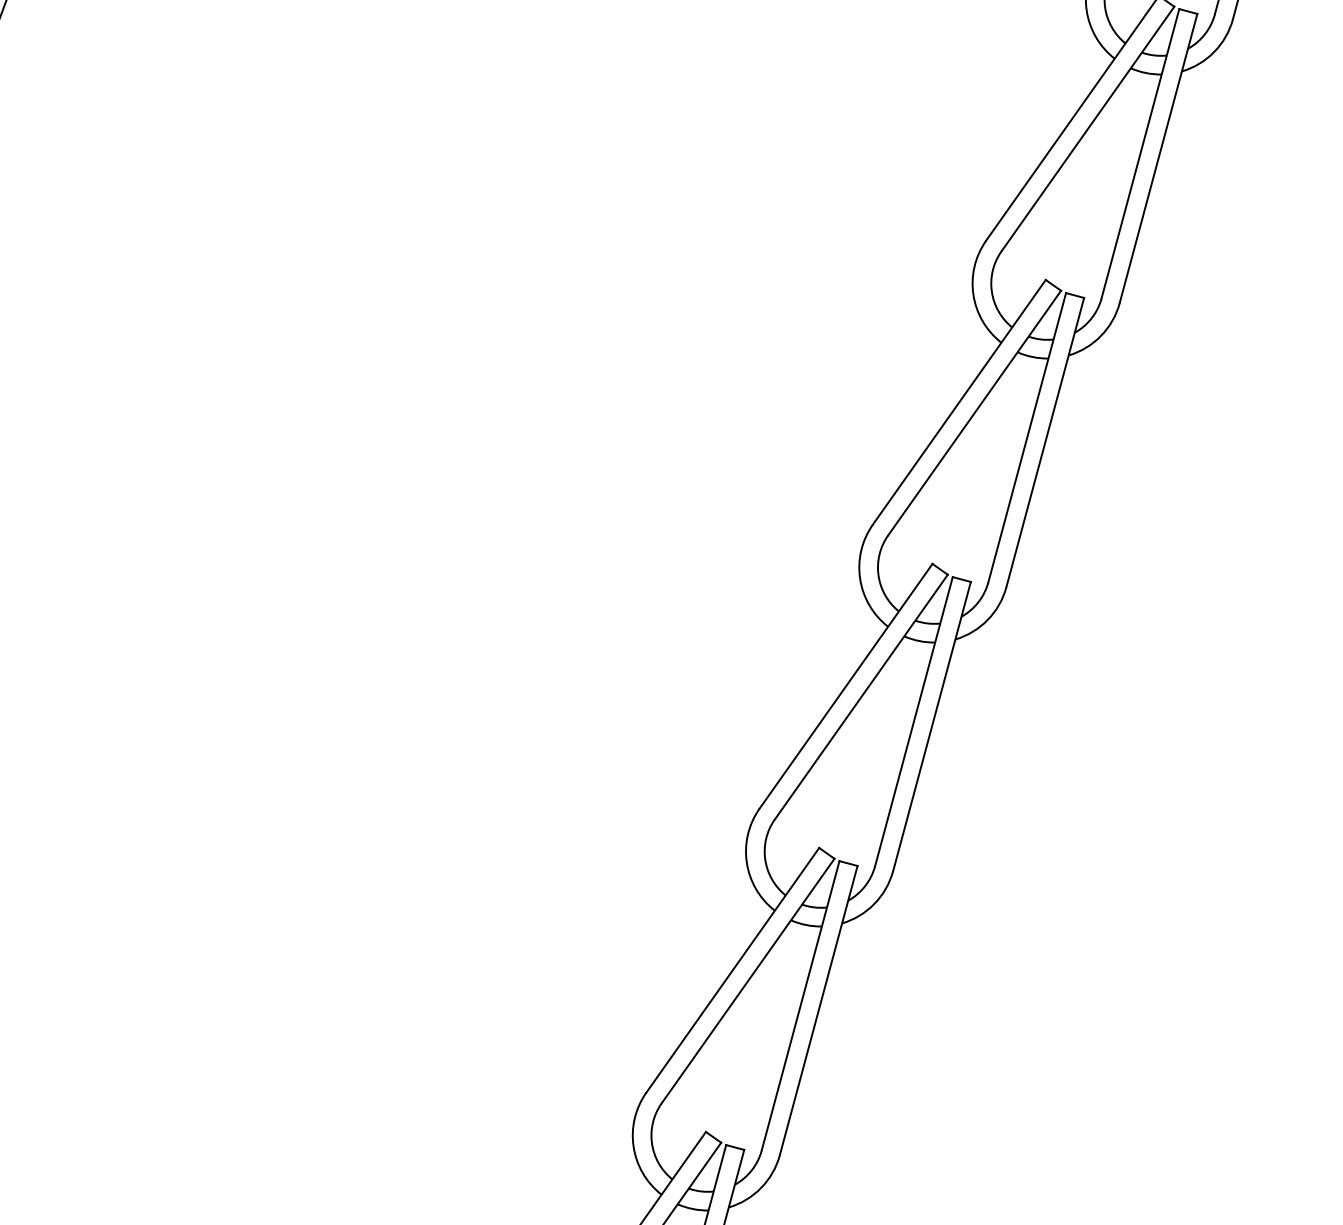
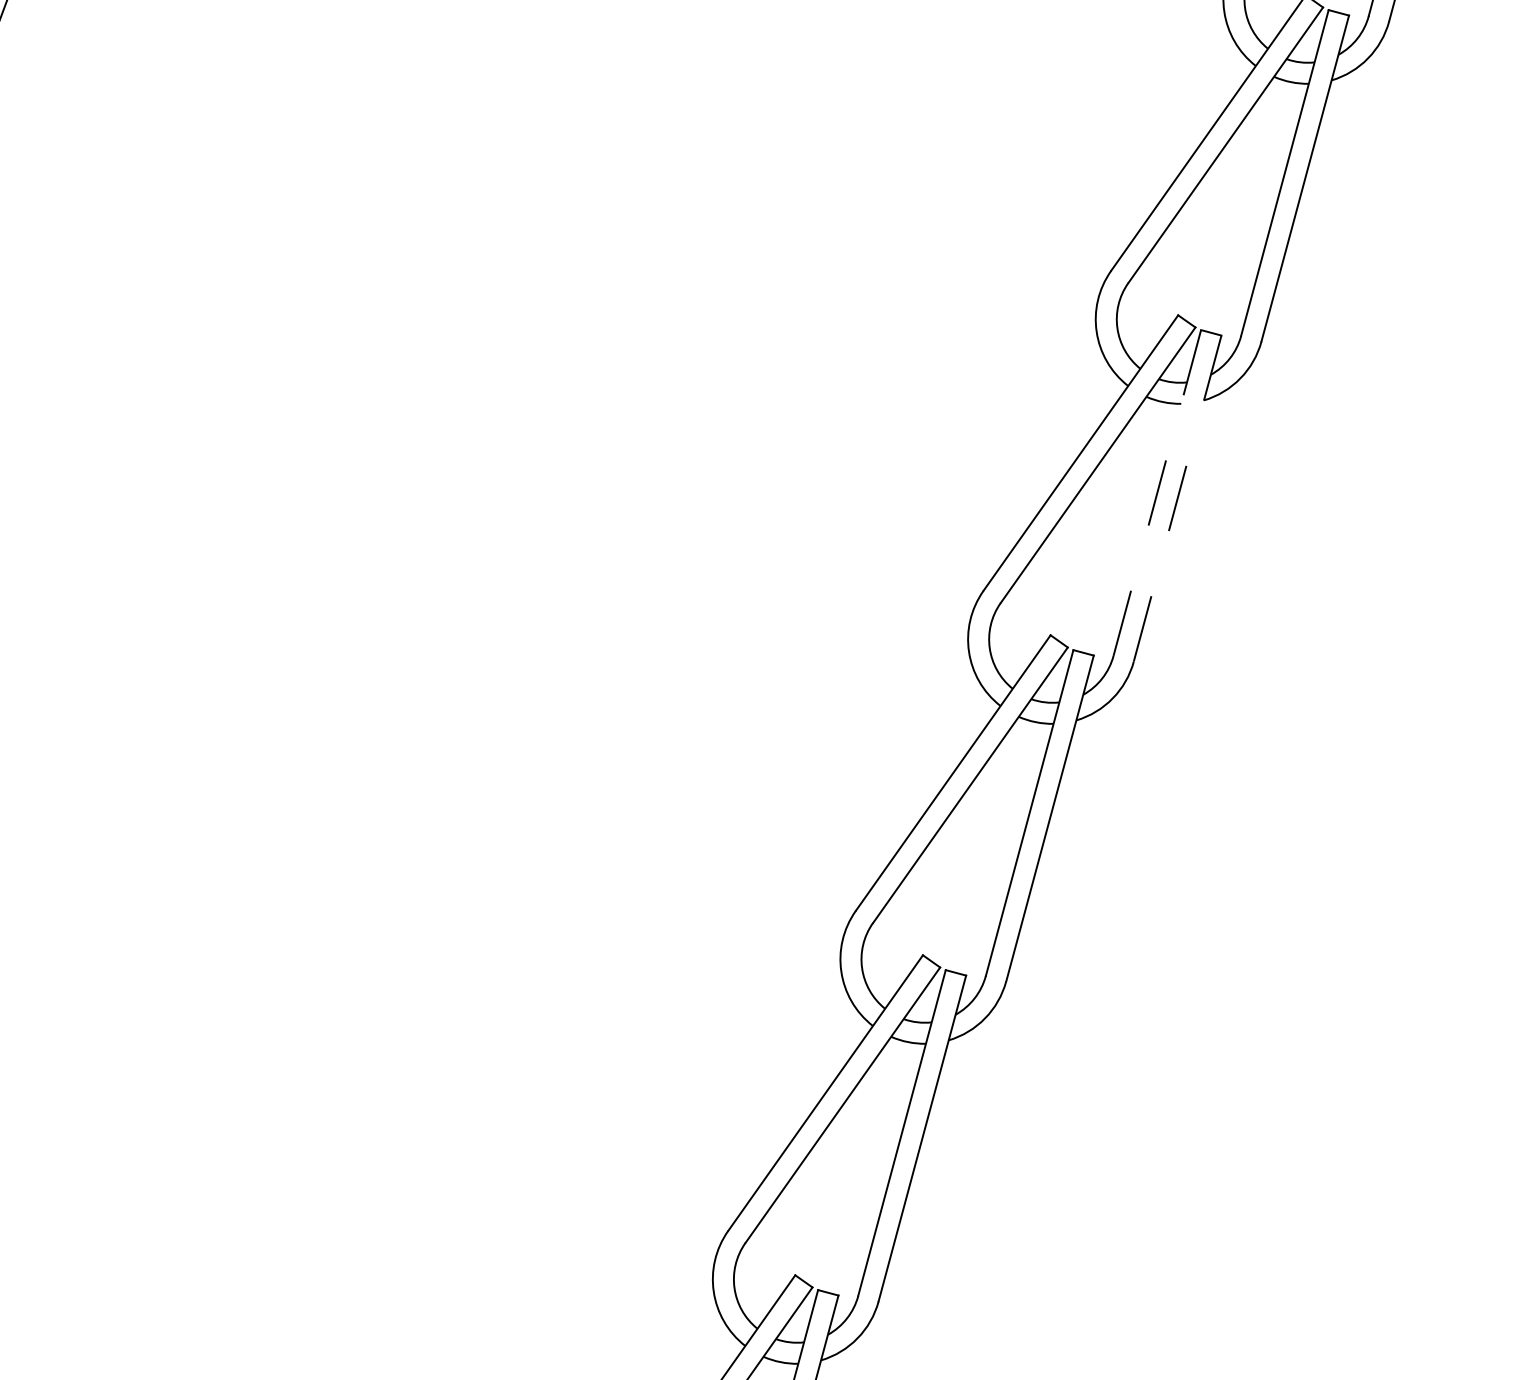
line: (1027, 438) -> (1157, 493), solid -> dashed
line: (1045, 442) -> (1177, 498), solid -> dashed

